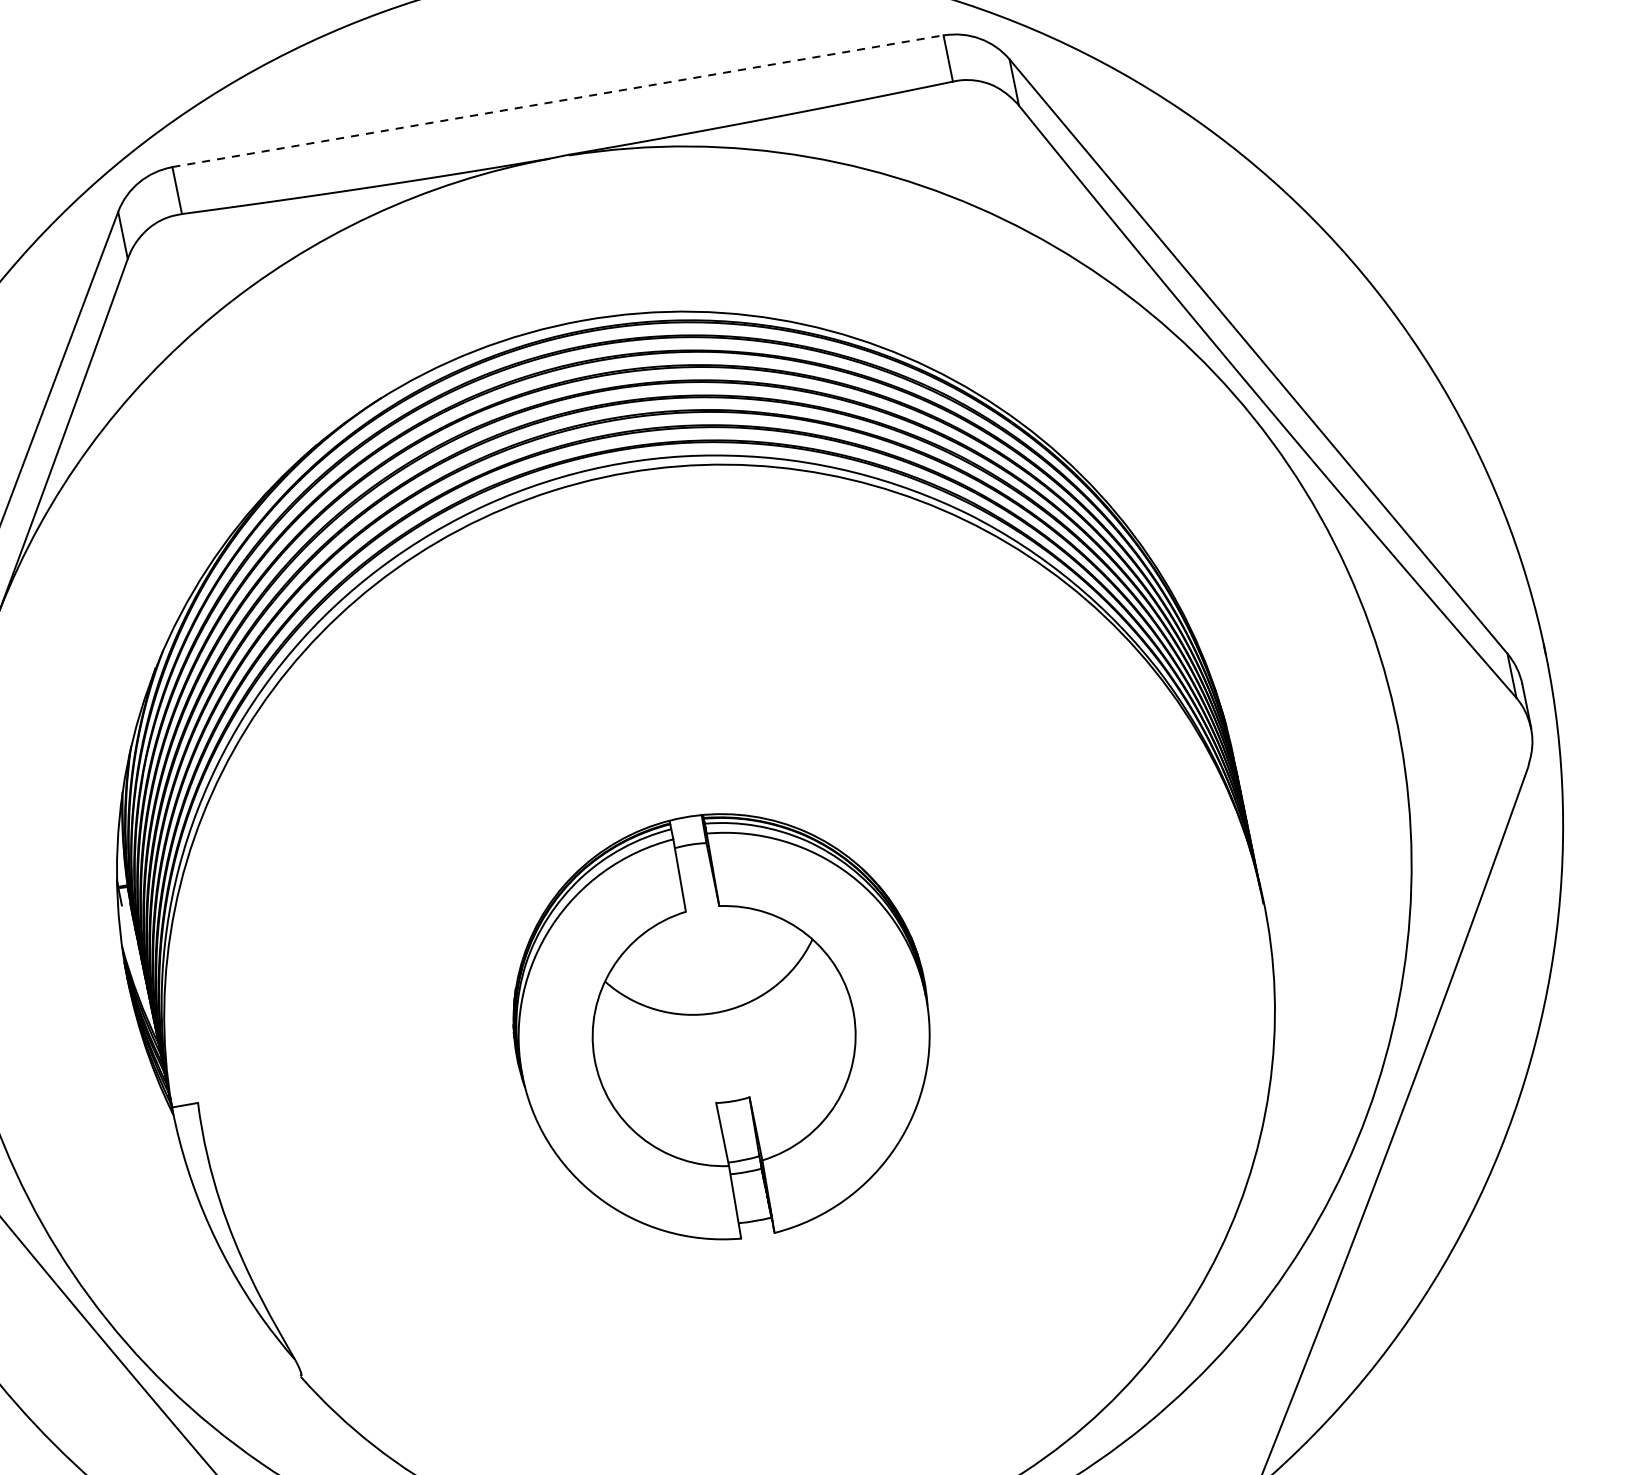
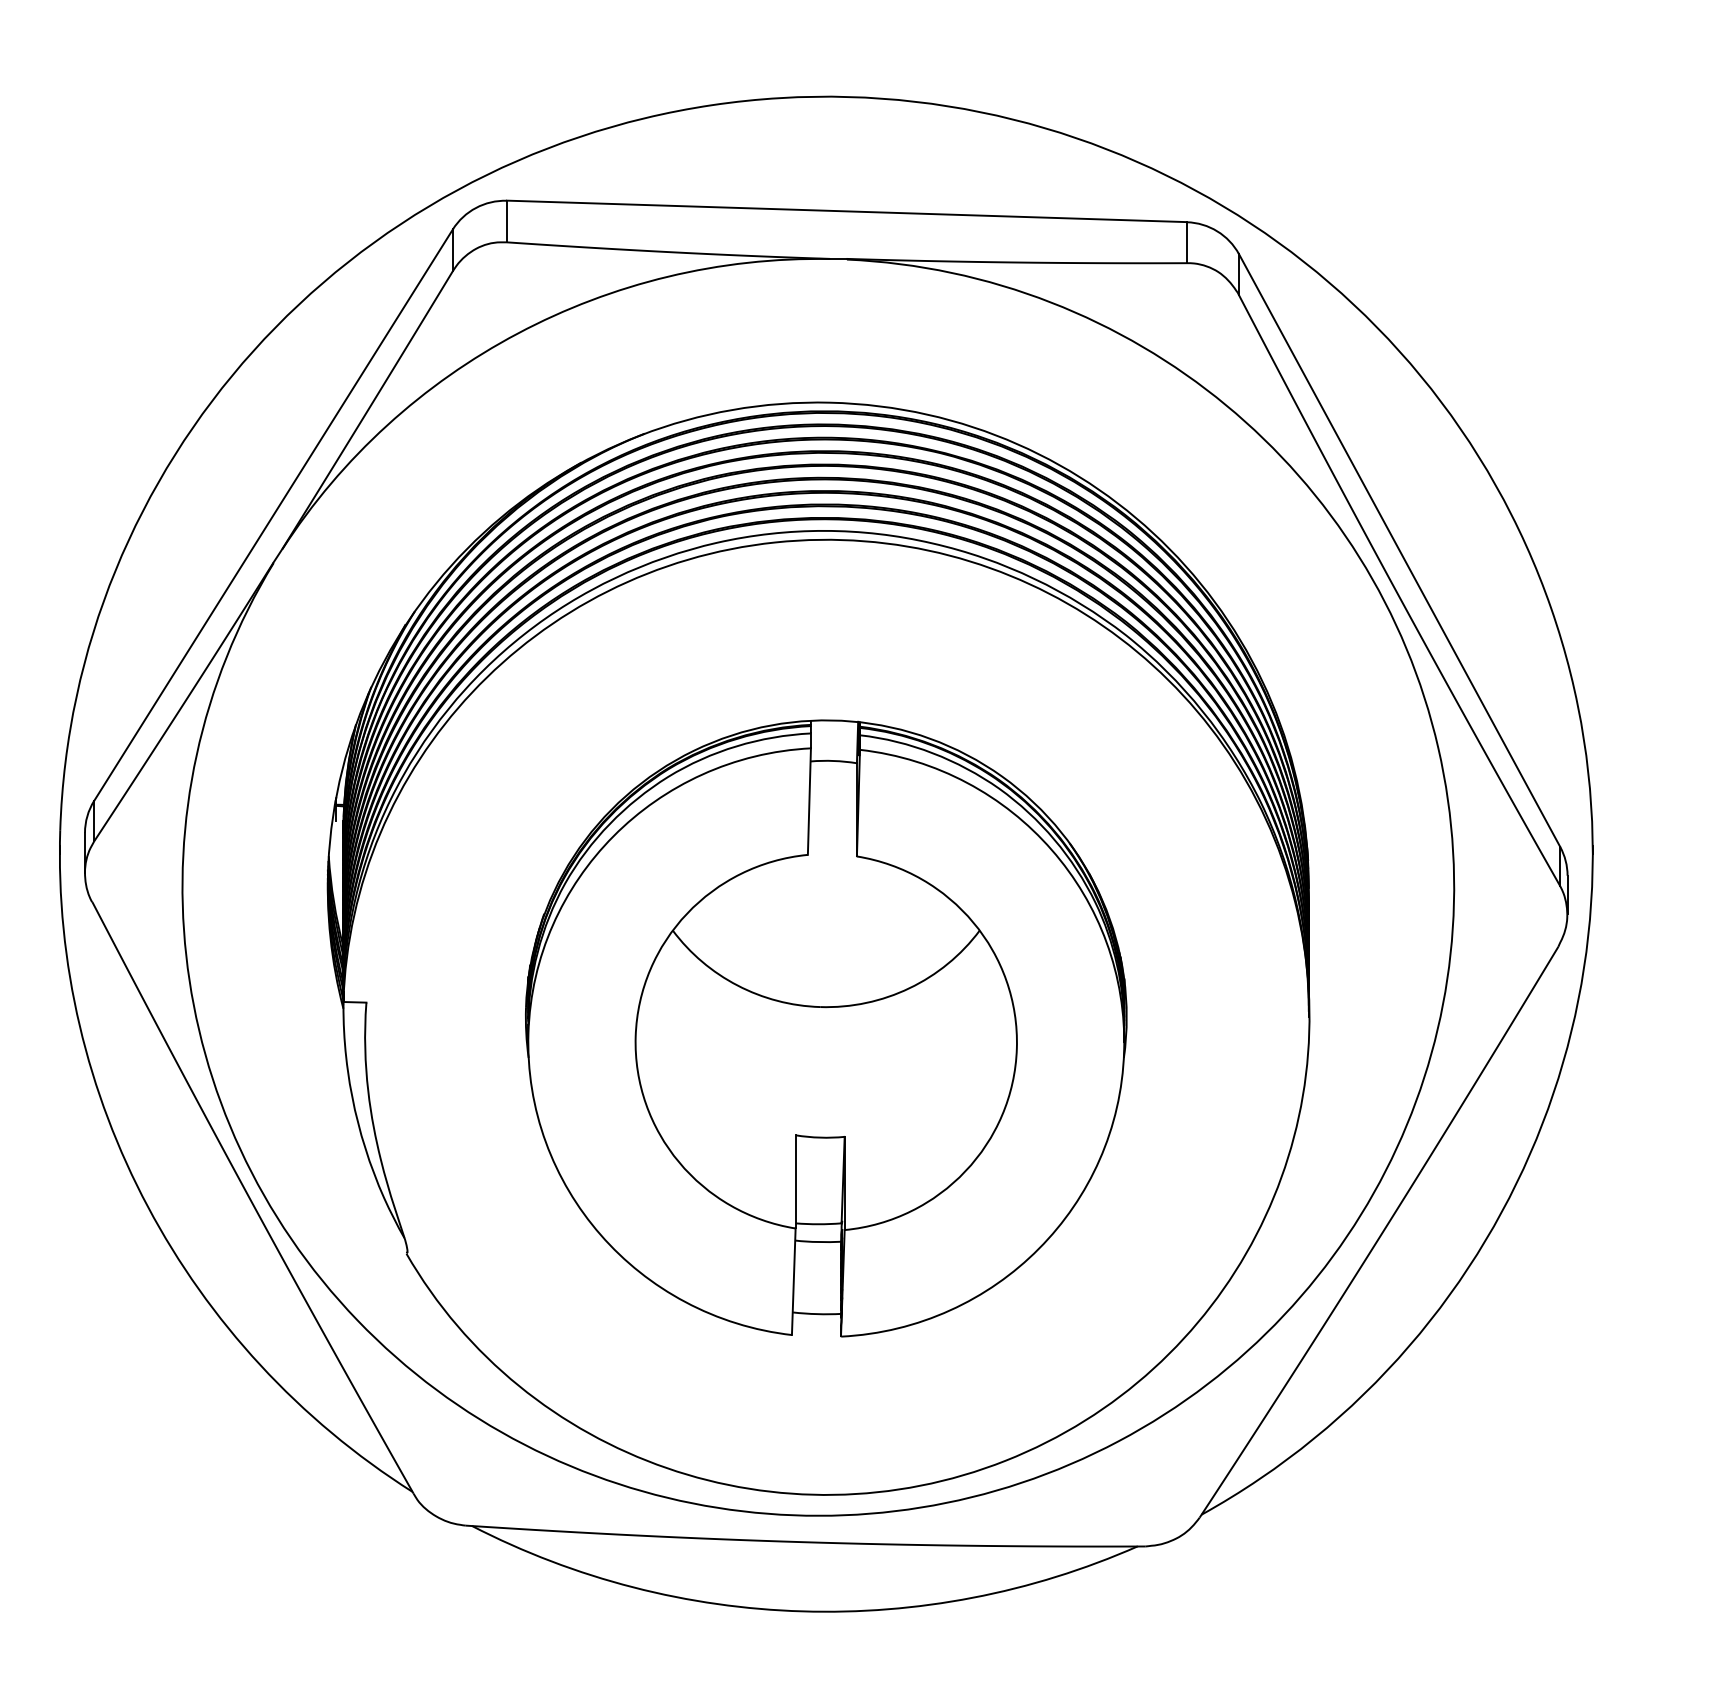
line: (558, 101) -> (847, 211), dashed -> solid
part: (722, 1026) -> (826, 1028), size x1.67

